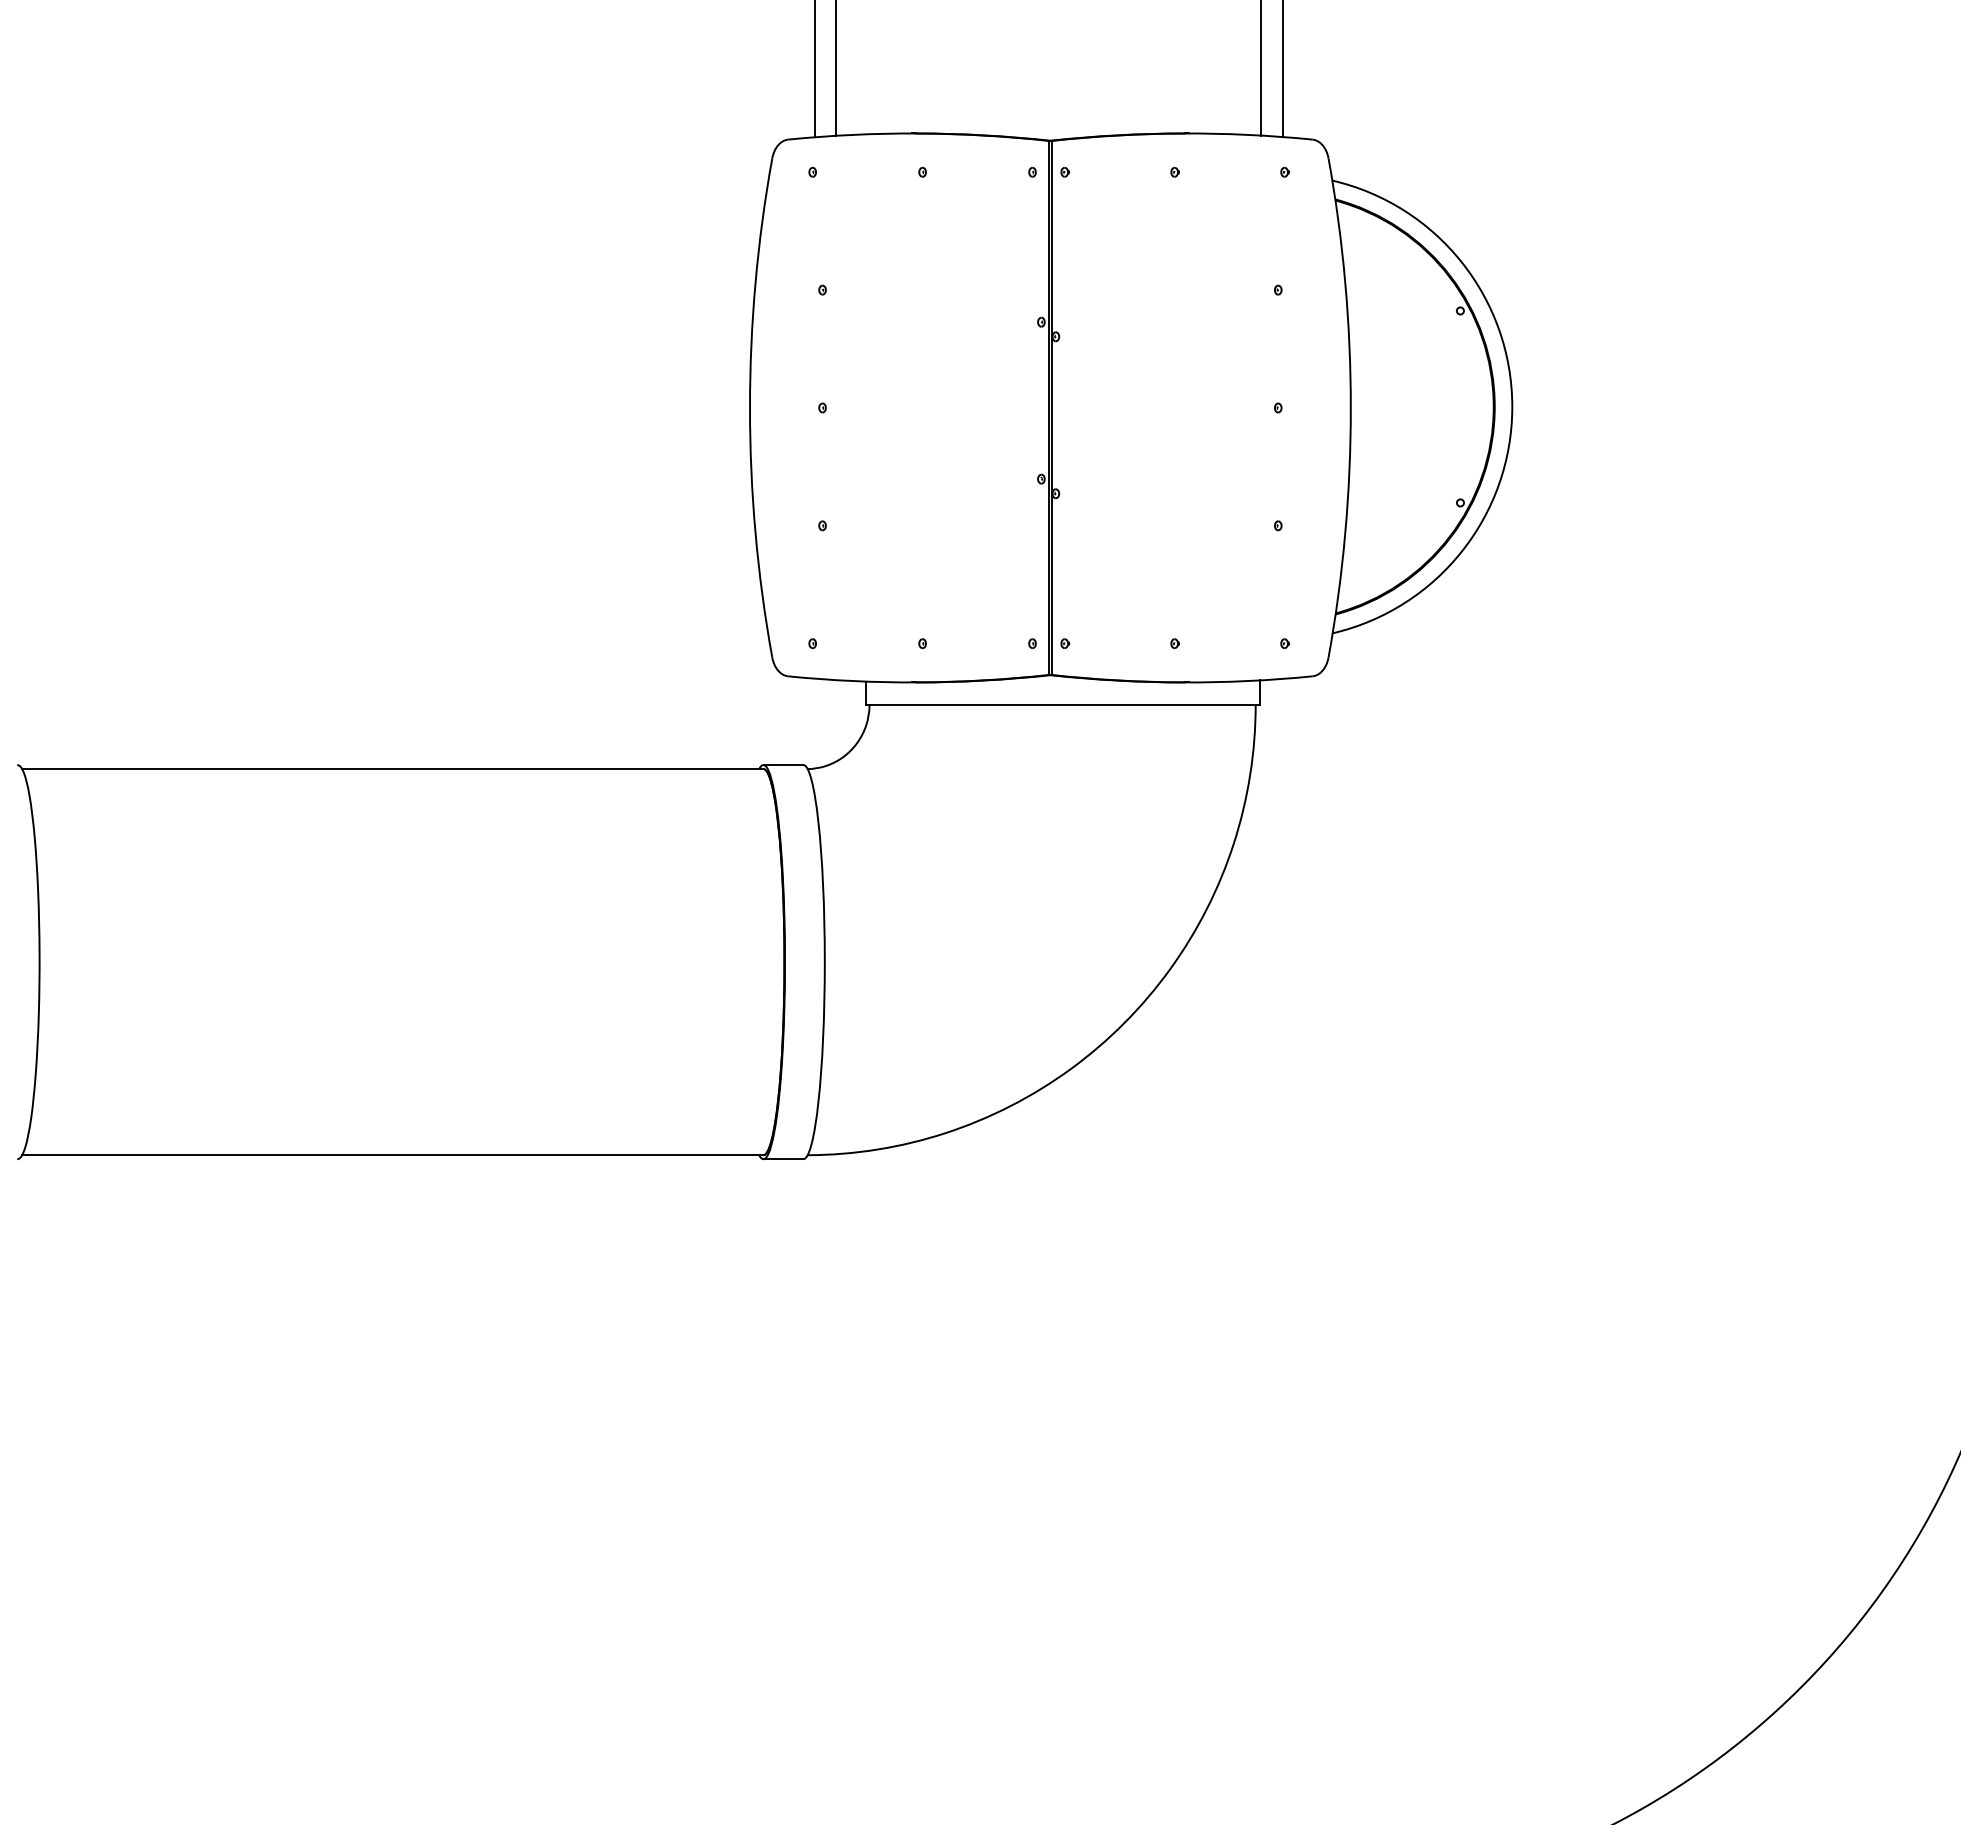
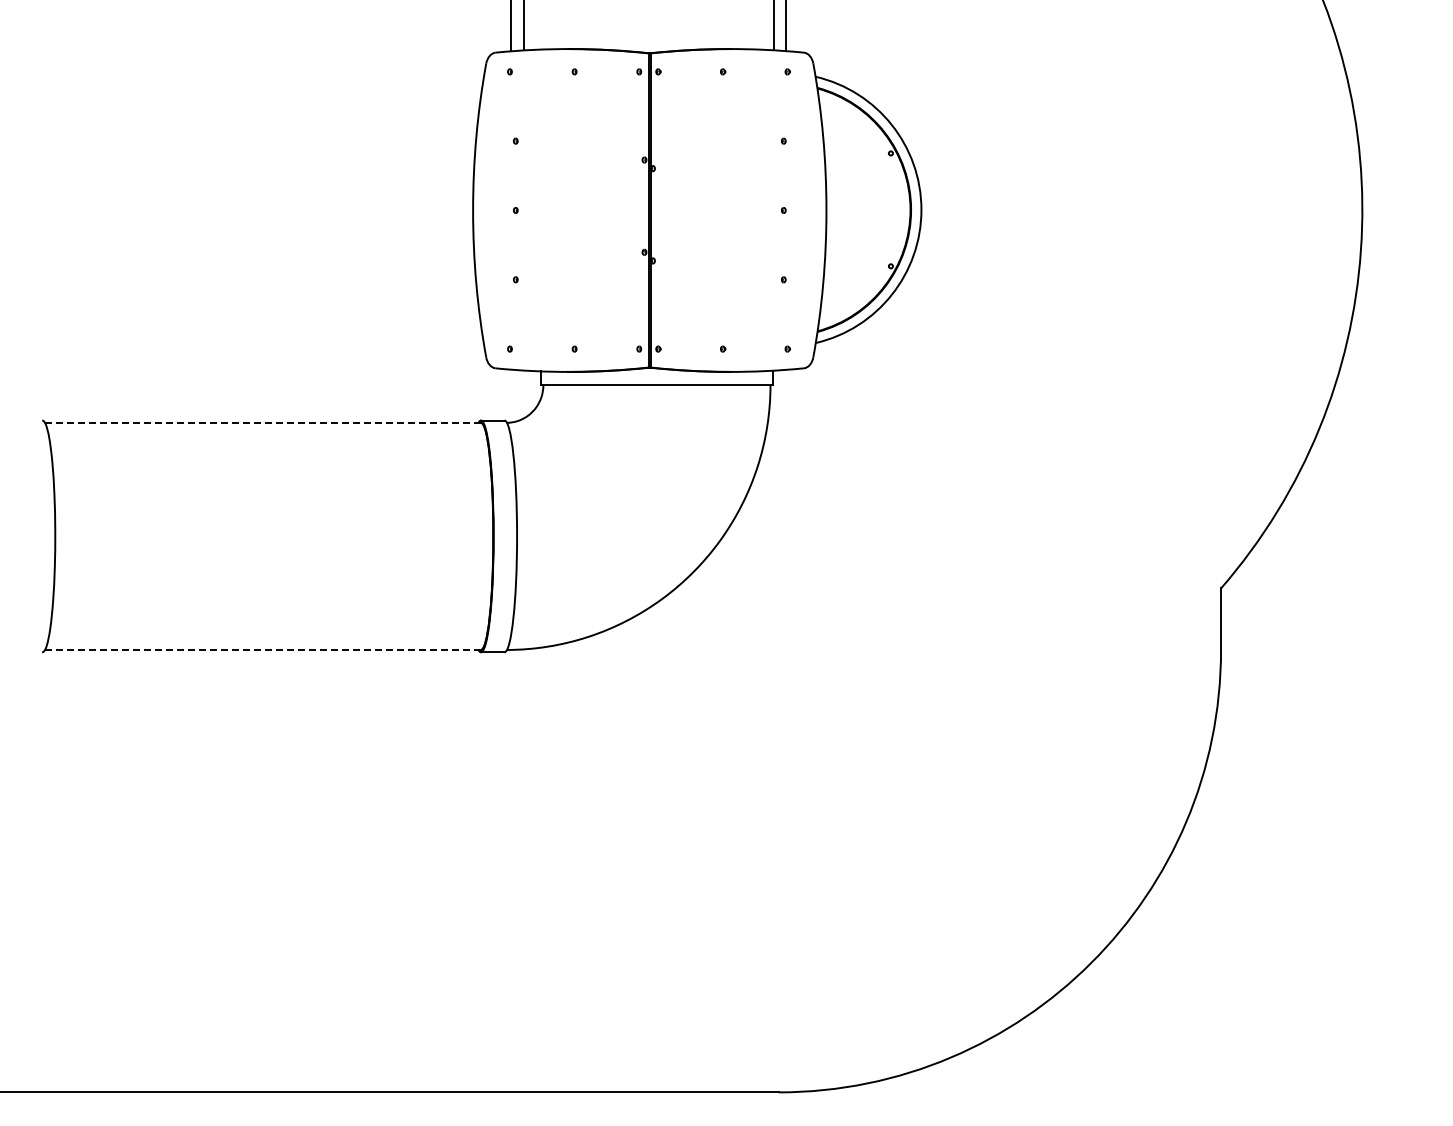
line: (393, 768) -> (263, 422), solid -> dashed
line: (393, 1154) -> (263, 649), solid -> dashed

